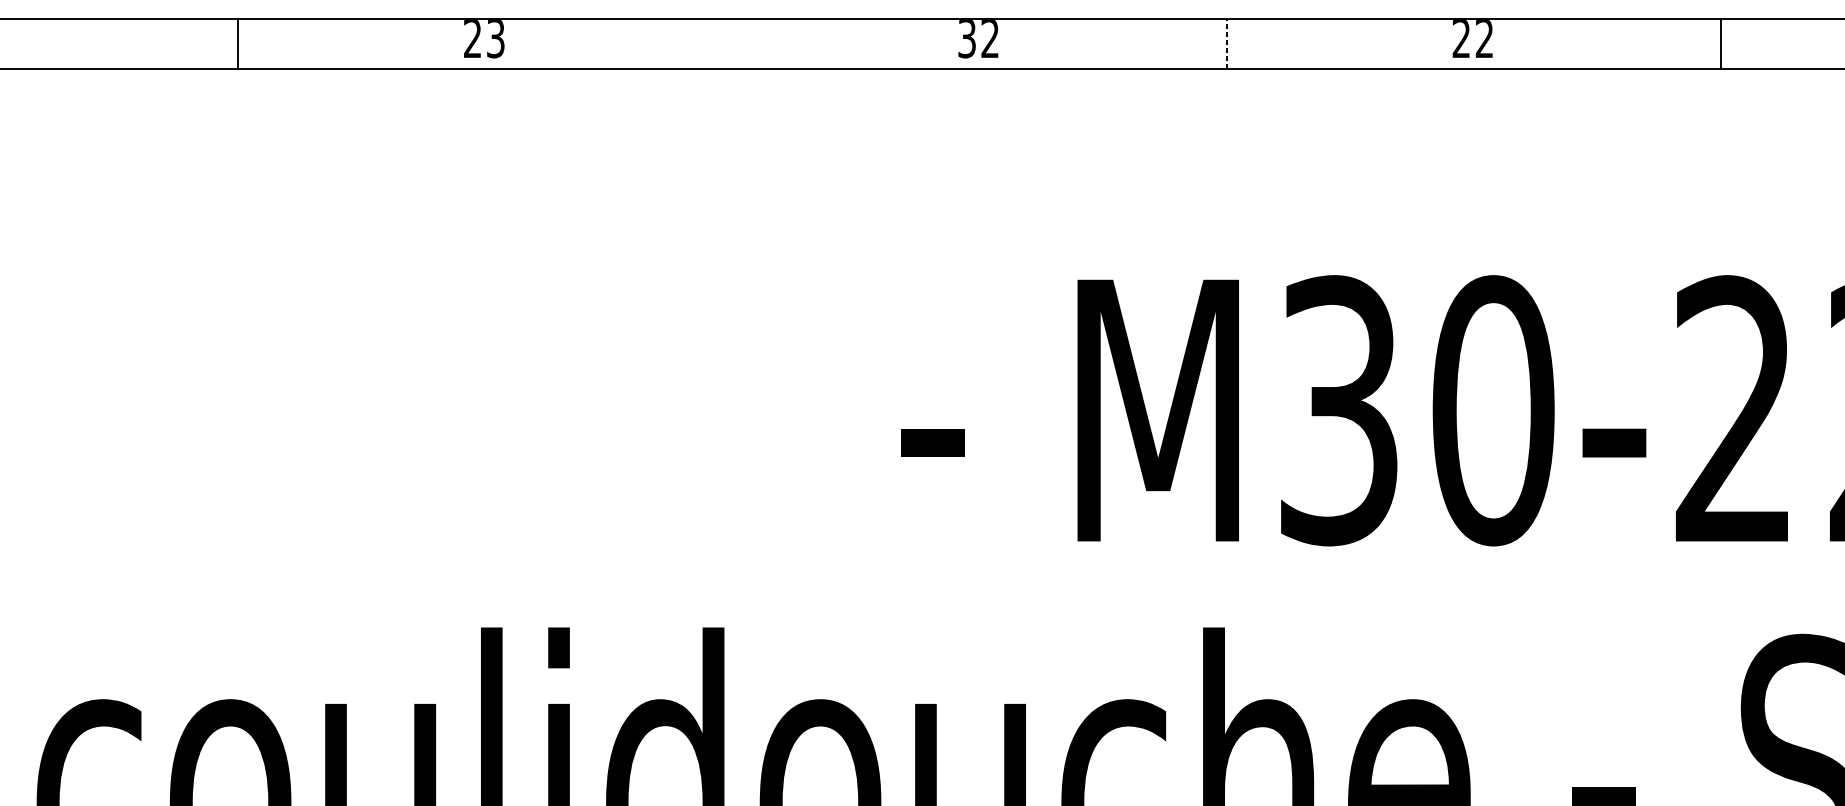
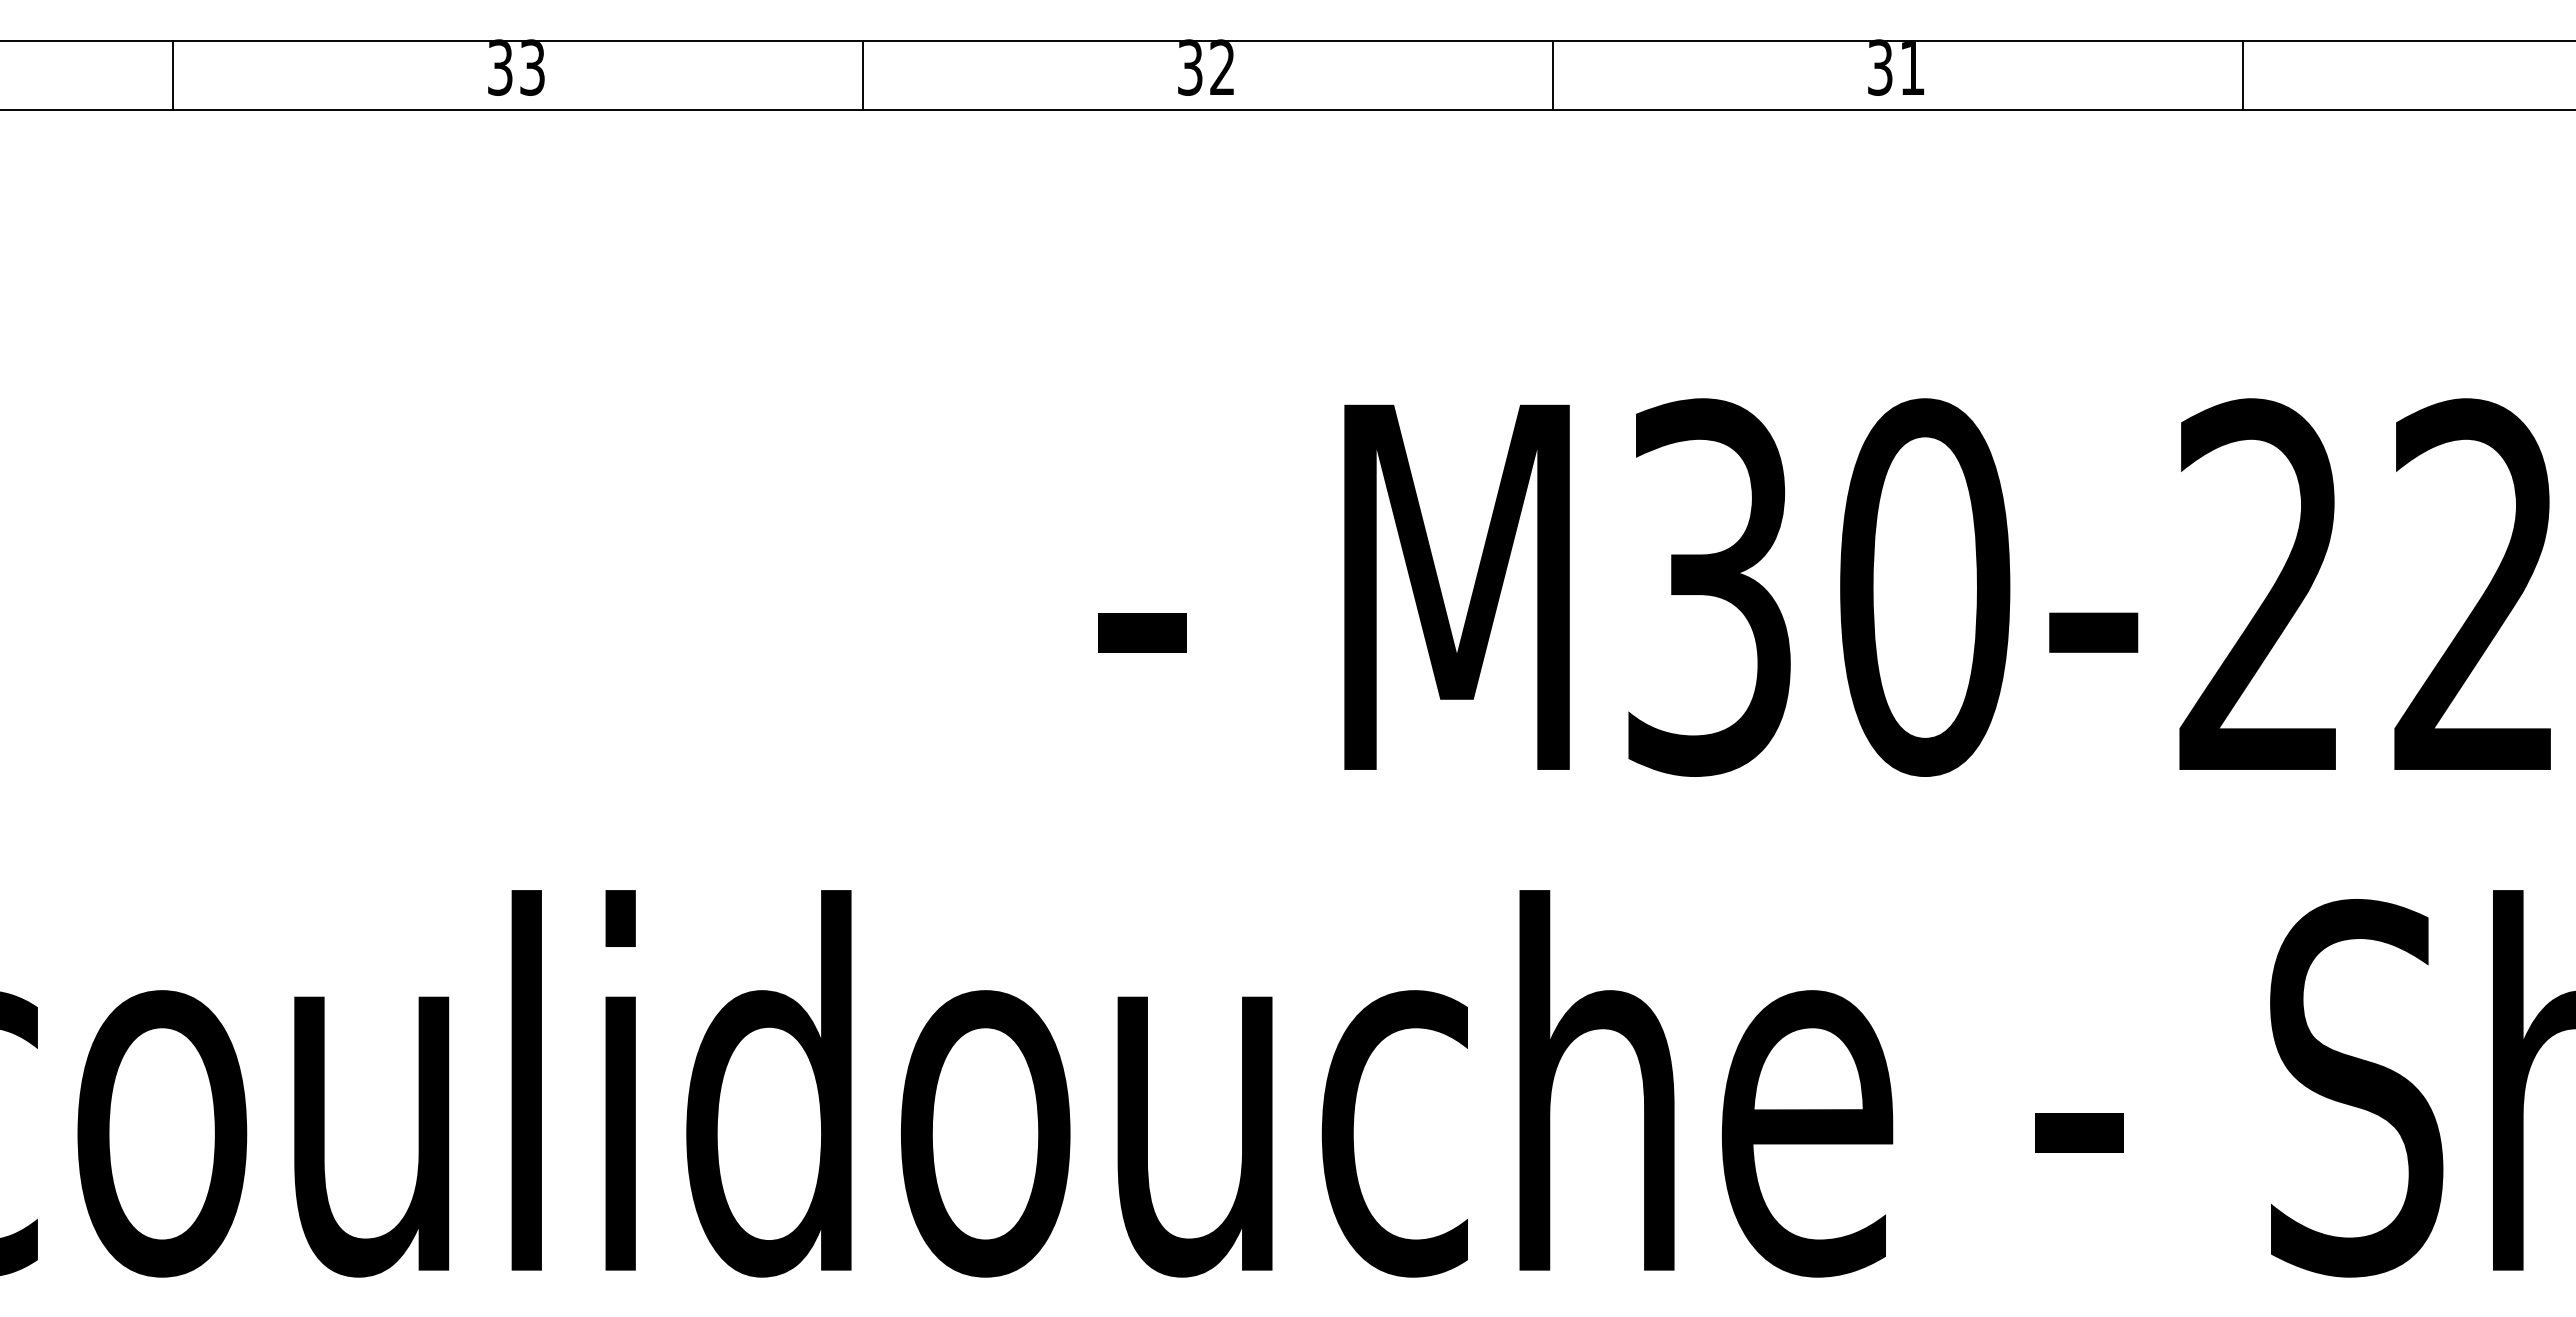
text: (472, 38) -> (500, 67), 23 -> 33
text: (1473, 38) -> (1896, 67), 22 -> 31
line: (732, 43) -> (862, 75), added
line: (1226, 43) -> (1552, 75), dashed -> solid

